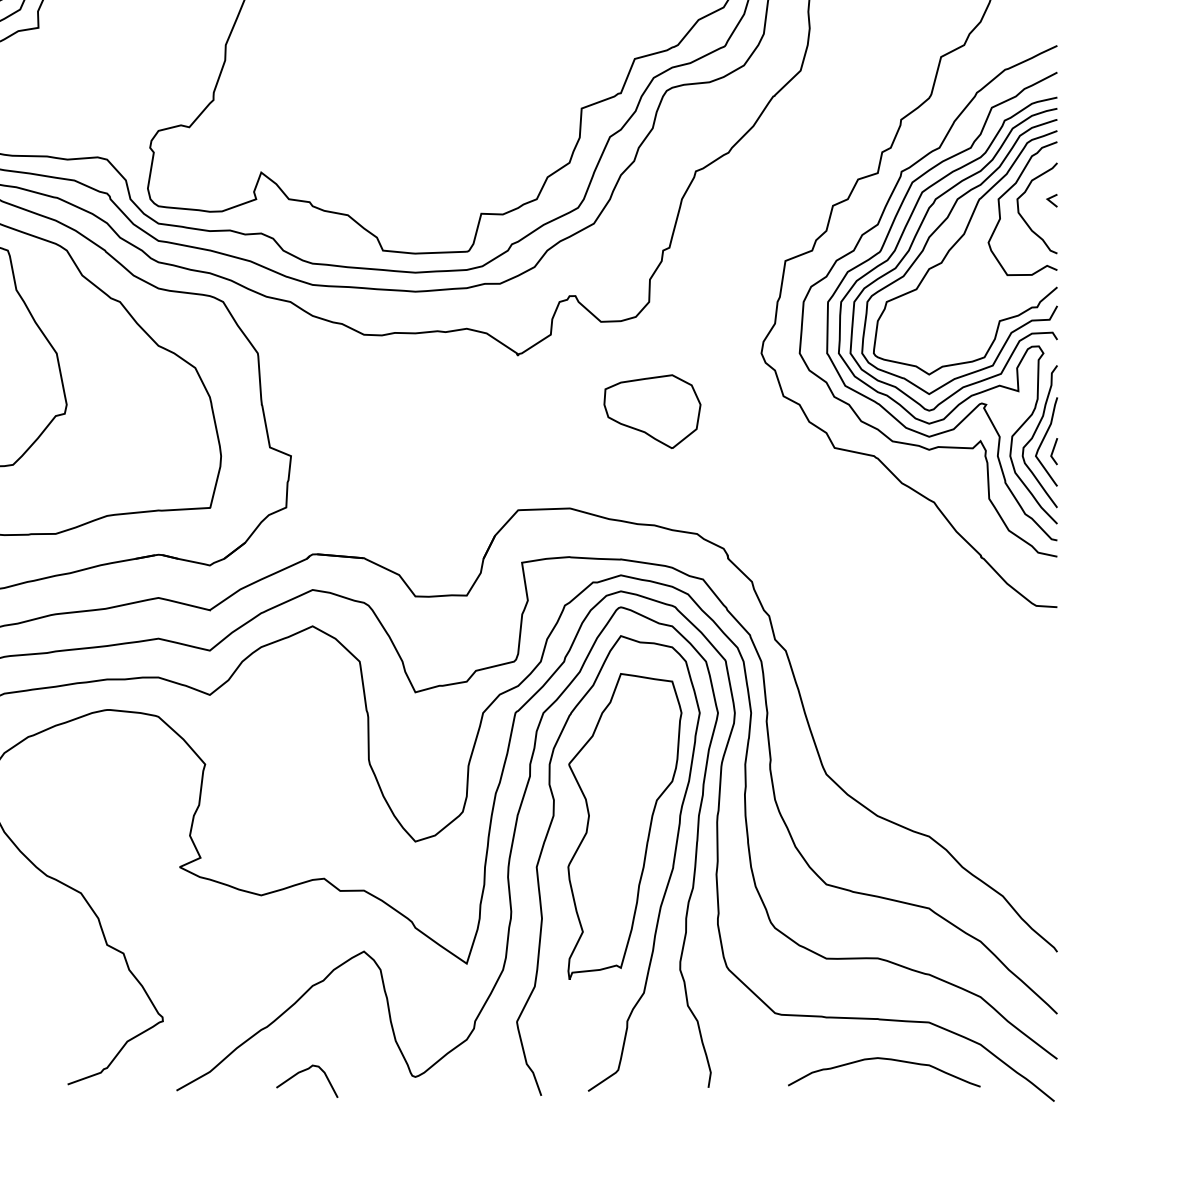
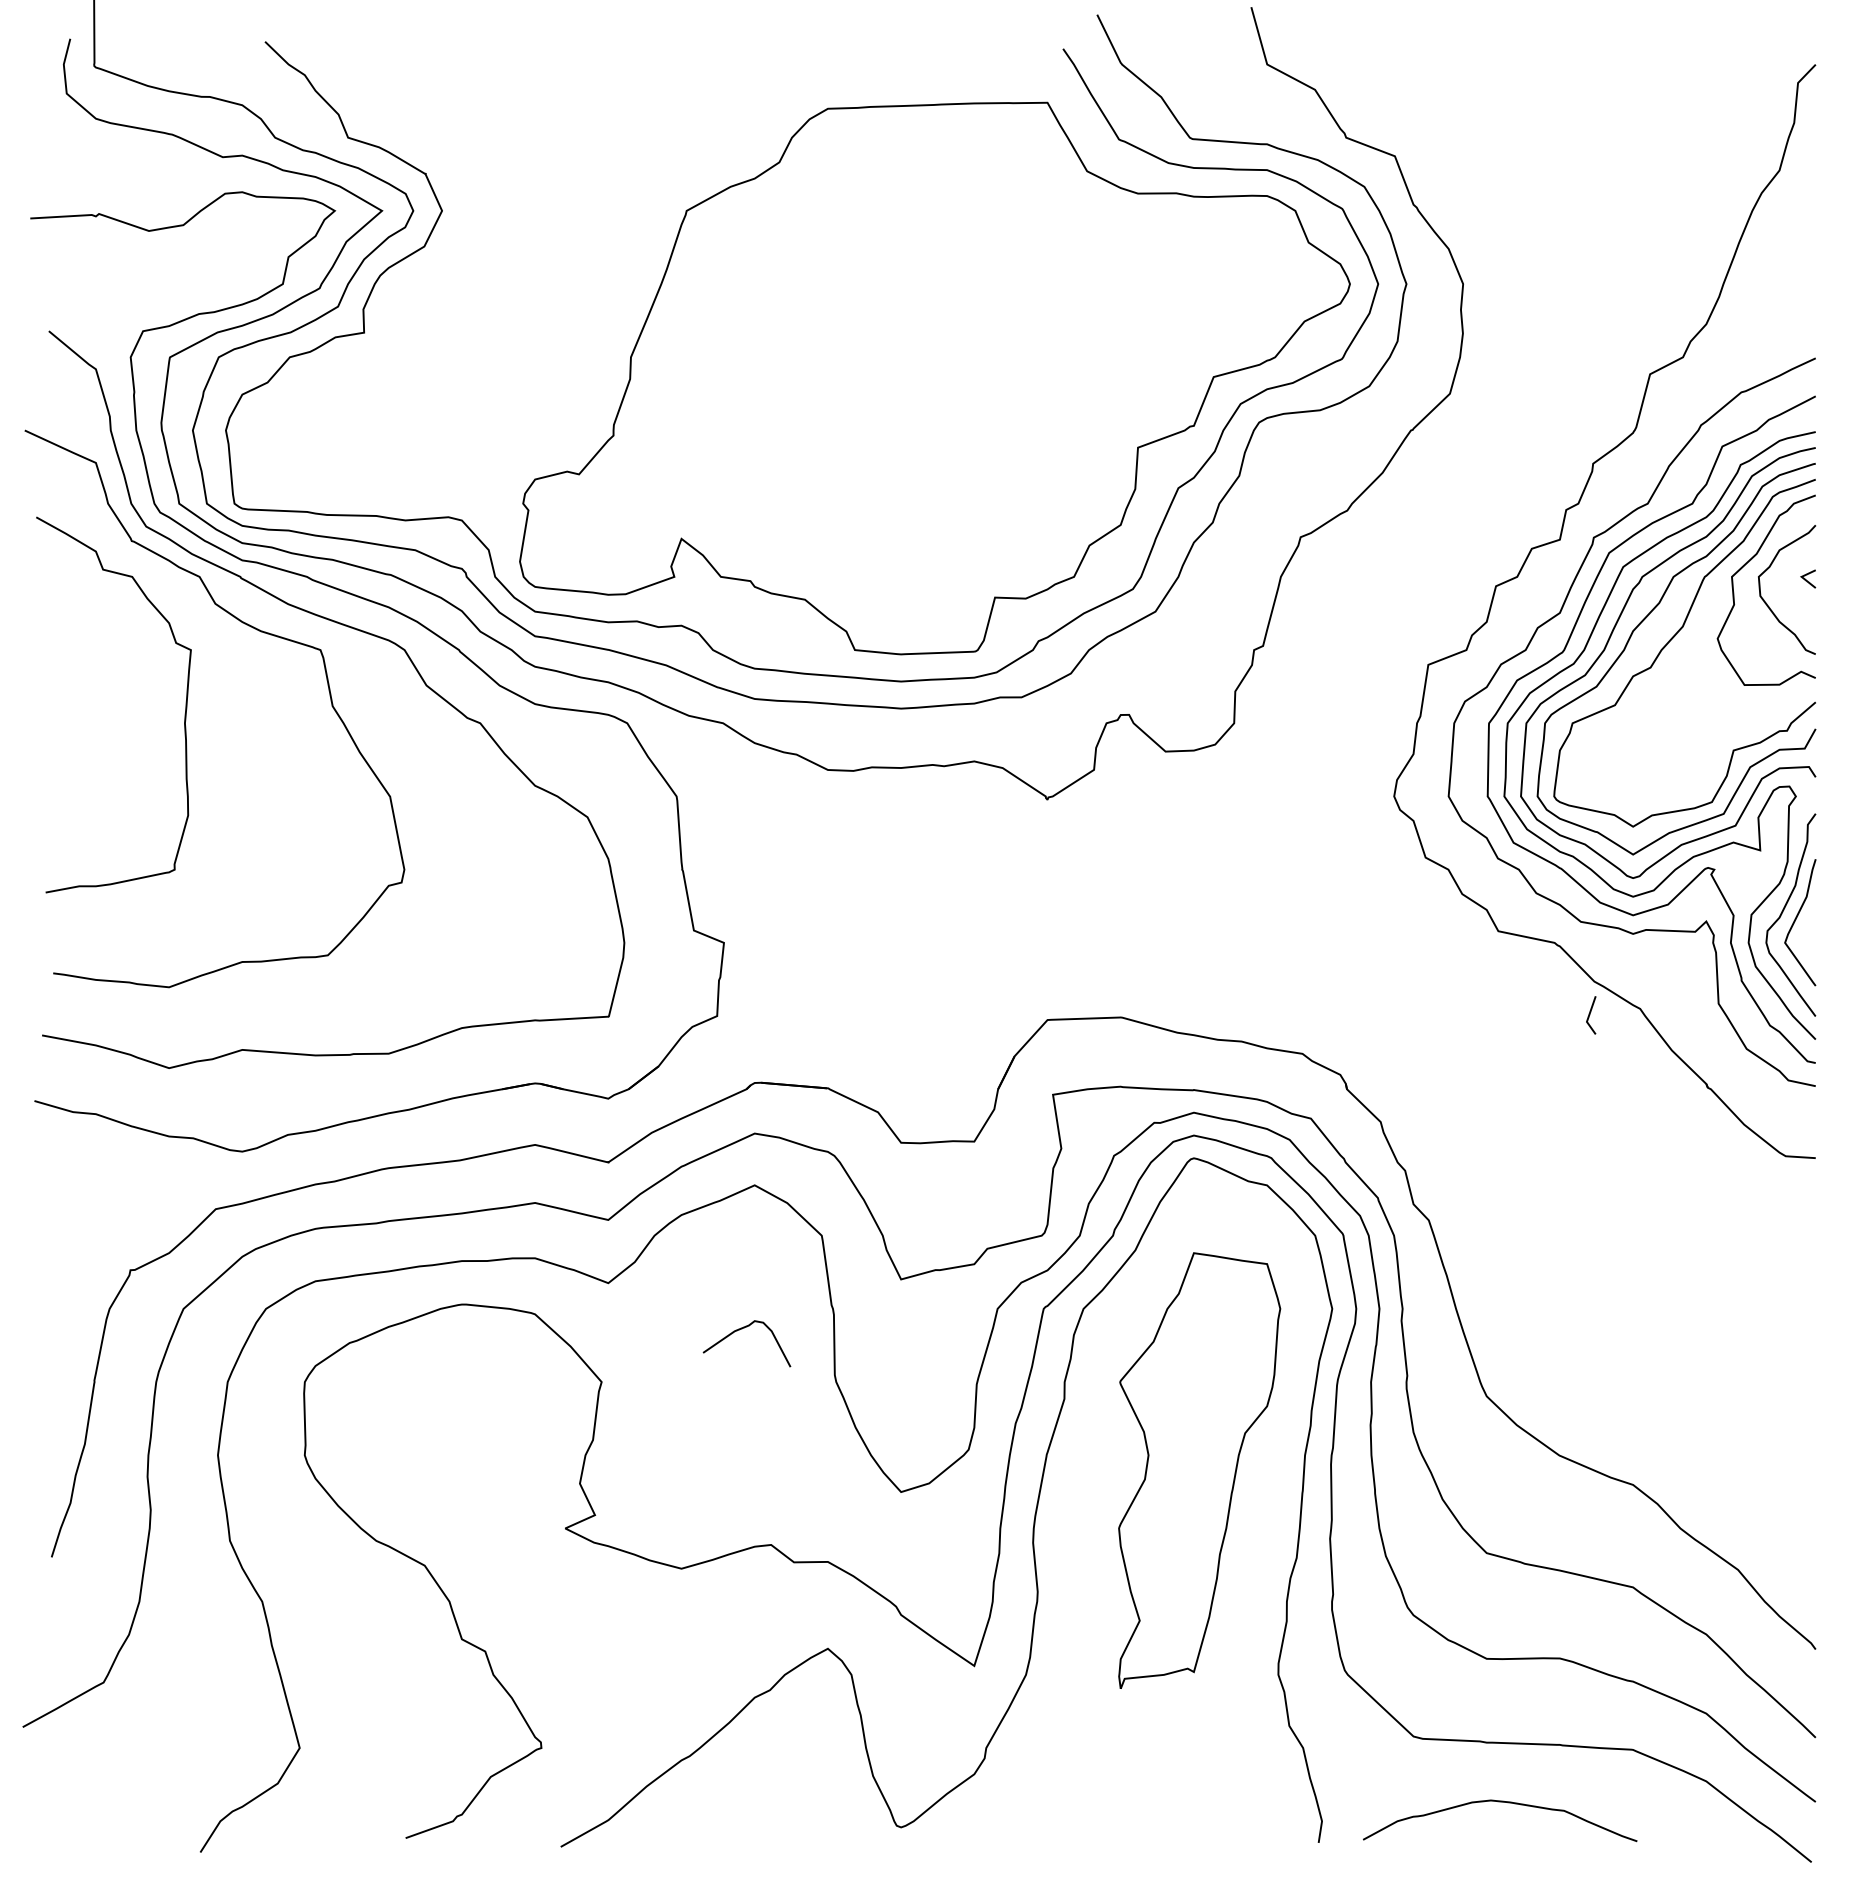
part: (652, 411) -> (1238, 879), removed
line: (1053, 451) -> (1590, 1015), moved
curve: (666, 884) -> (1259, 1553), removed
curve: (884, 1059) -> (1500, 1802), moved
curve: (304, 1071) -> (742, 1329), moved

